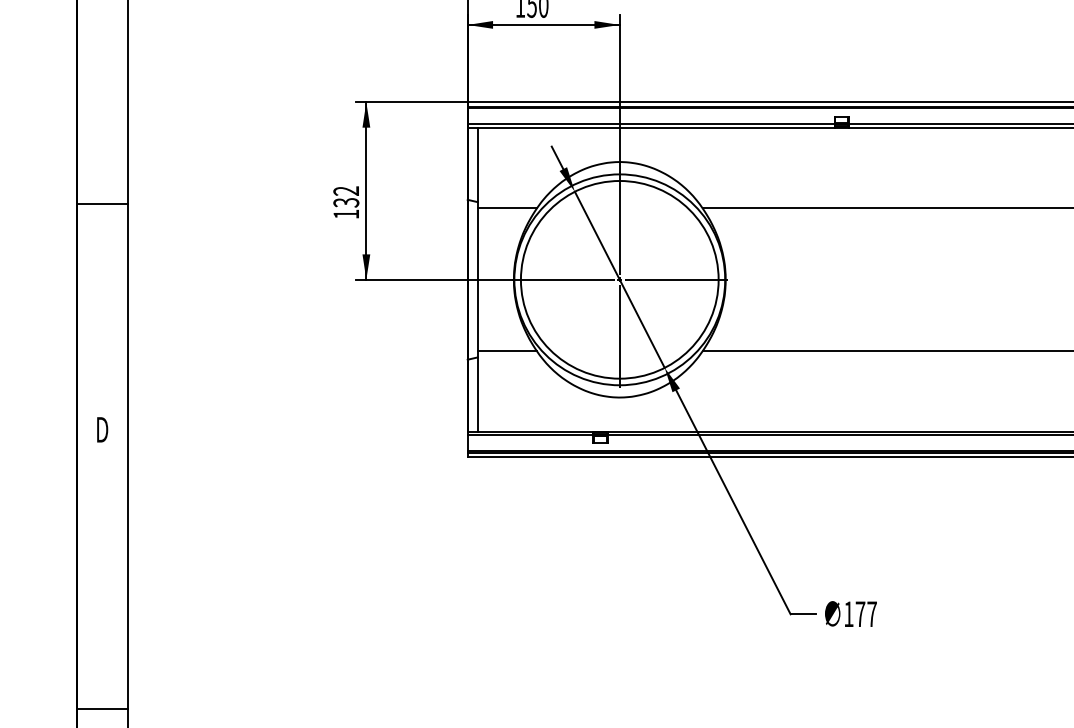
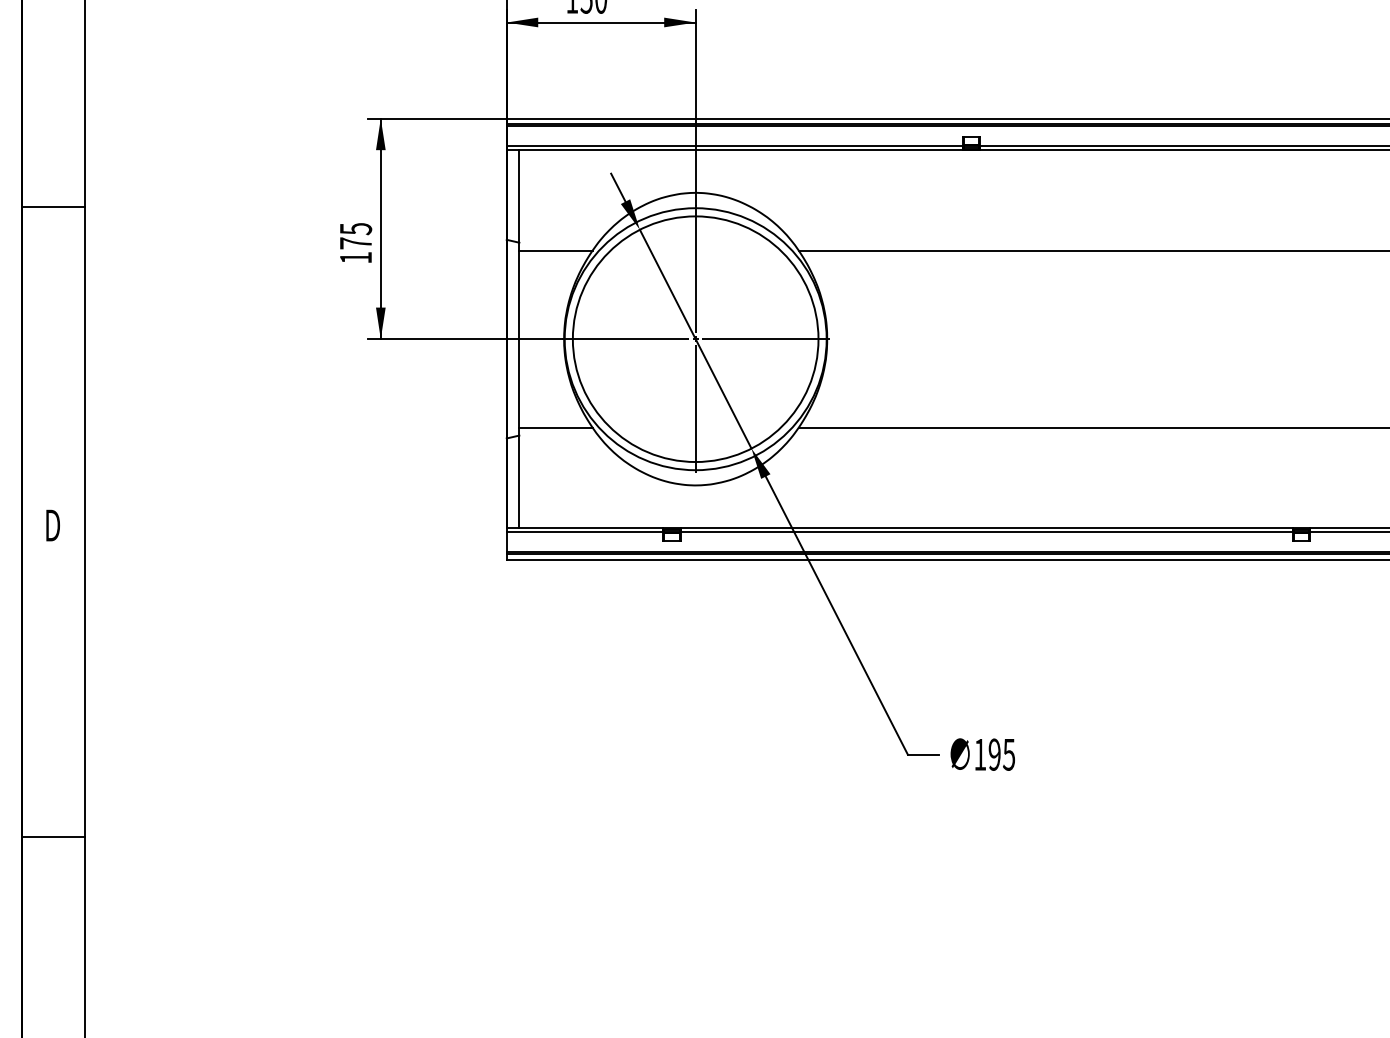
text: (345, 197) -> (355, 236), 132 -> 175
line: (102, 204) -> (52, 207), moved
text: (865, 614) -> (1001, 754), 177 -> 195
line: (102, 709) -> (52, 837), moved

